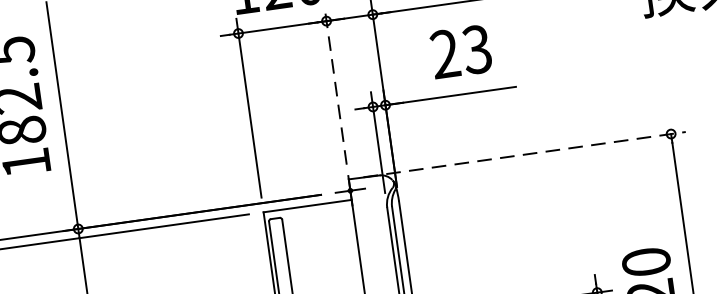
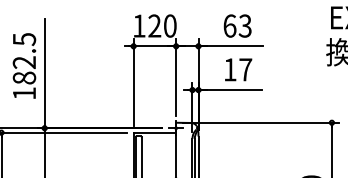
text: (460, 51) -> (237, 69), 23 -> 17
line: (336, 83) -> (176, 76), dashed -> solid
line: (525, 154) -> (261, 122), dashed -> solid

